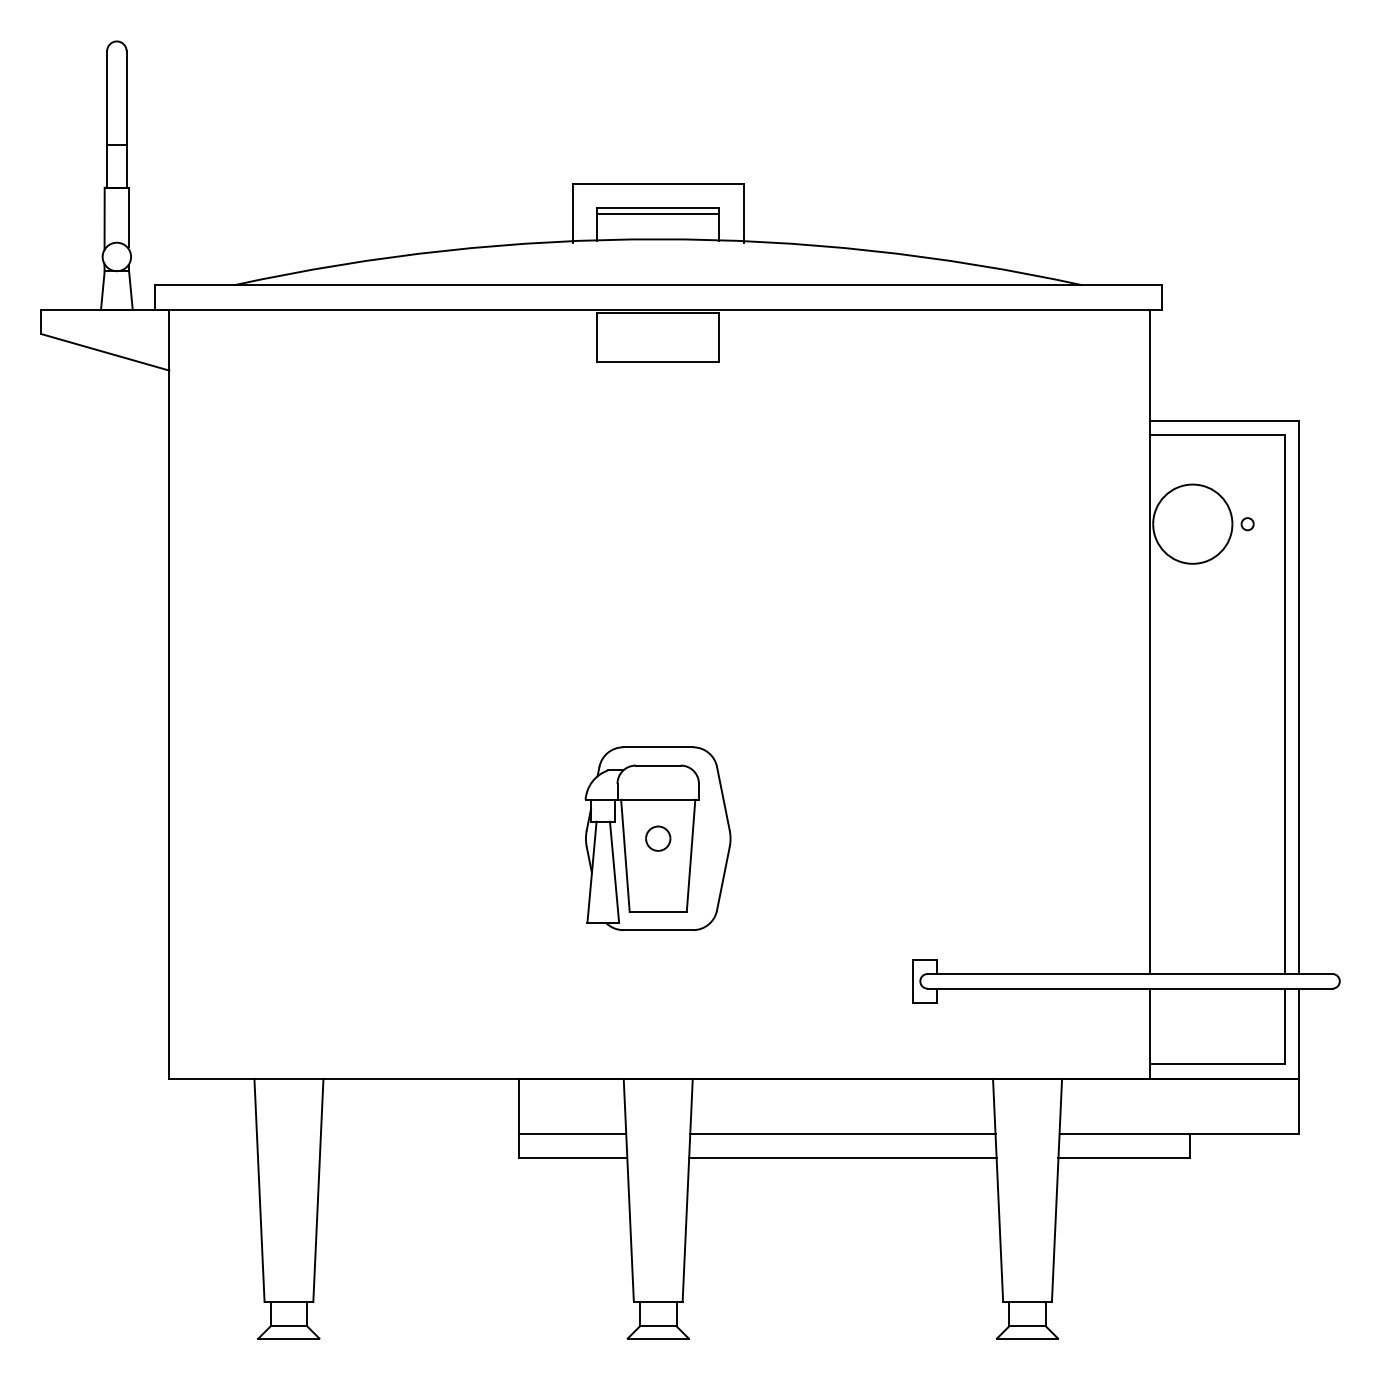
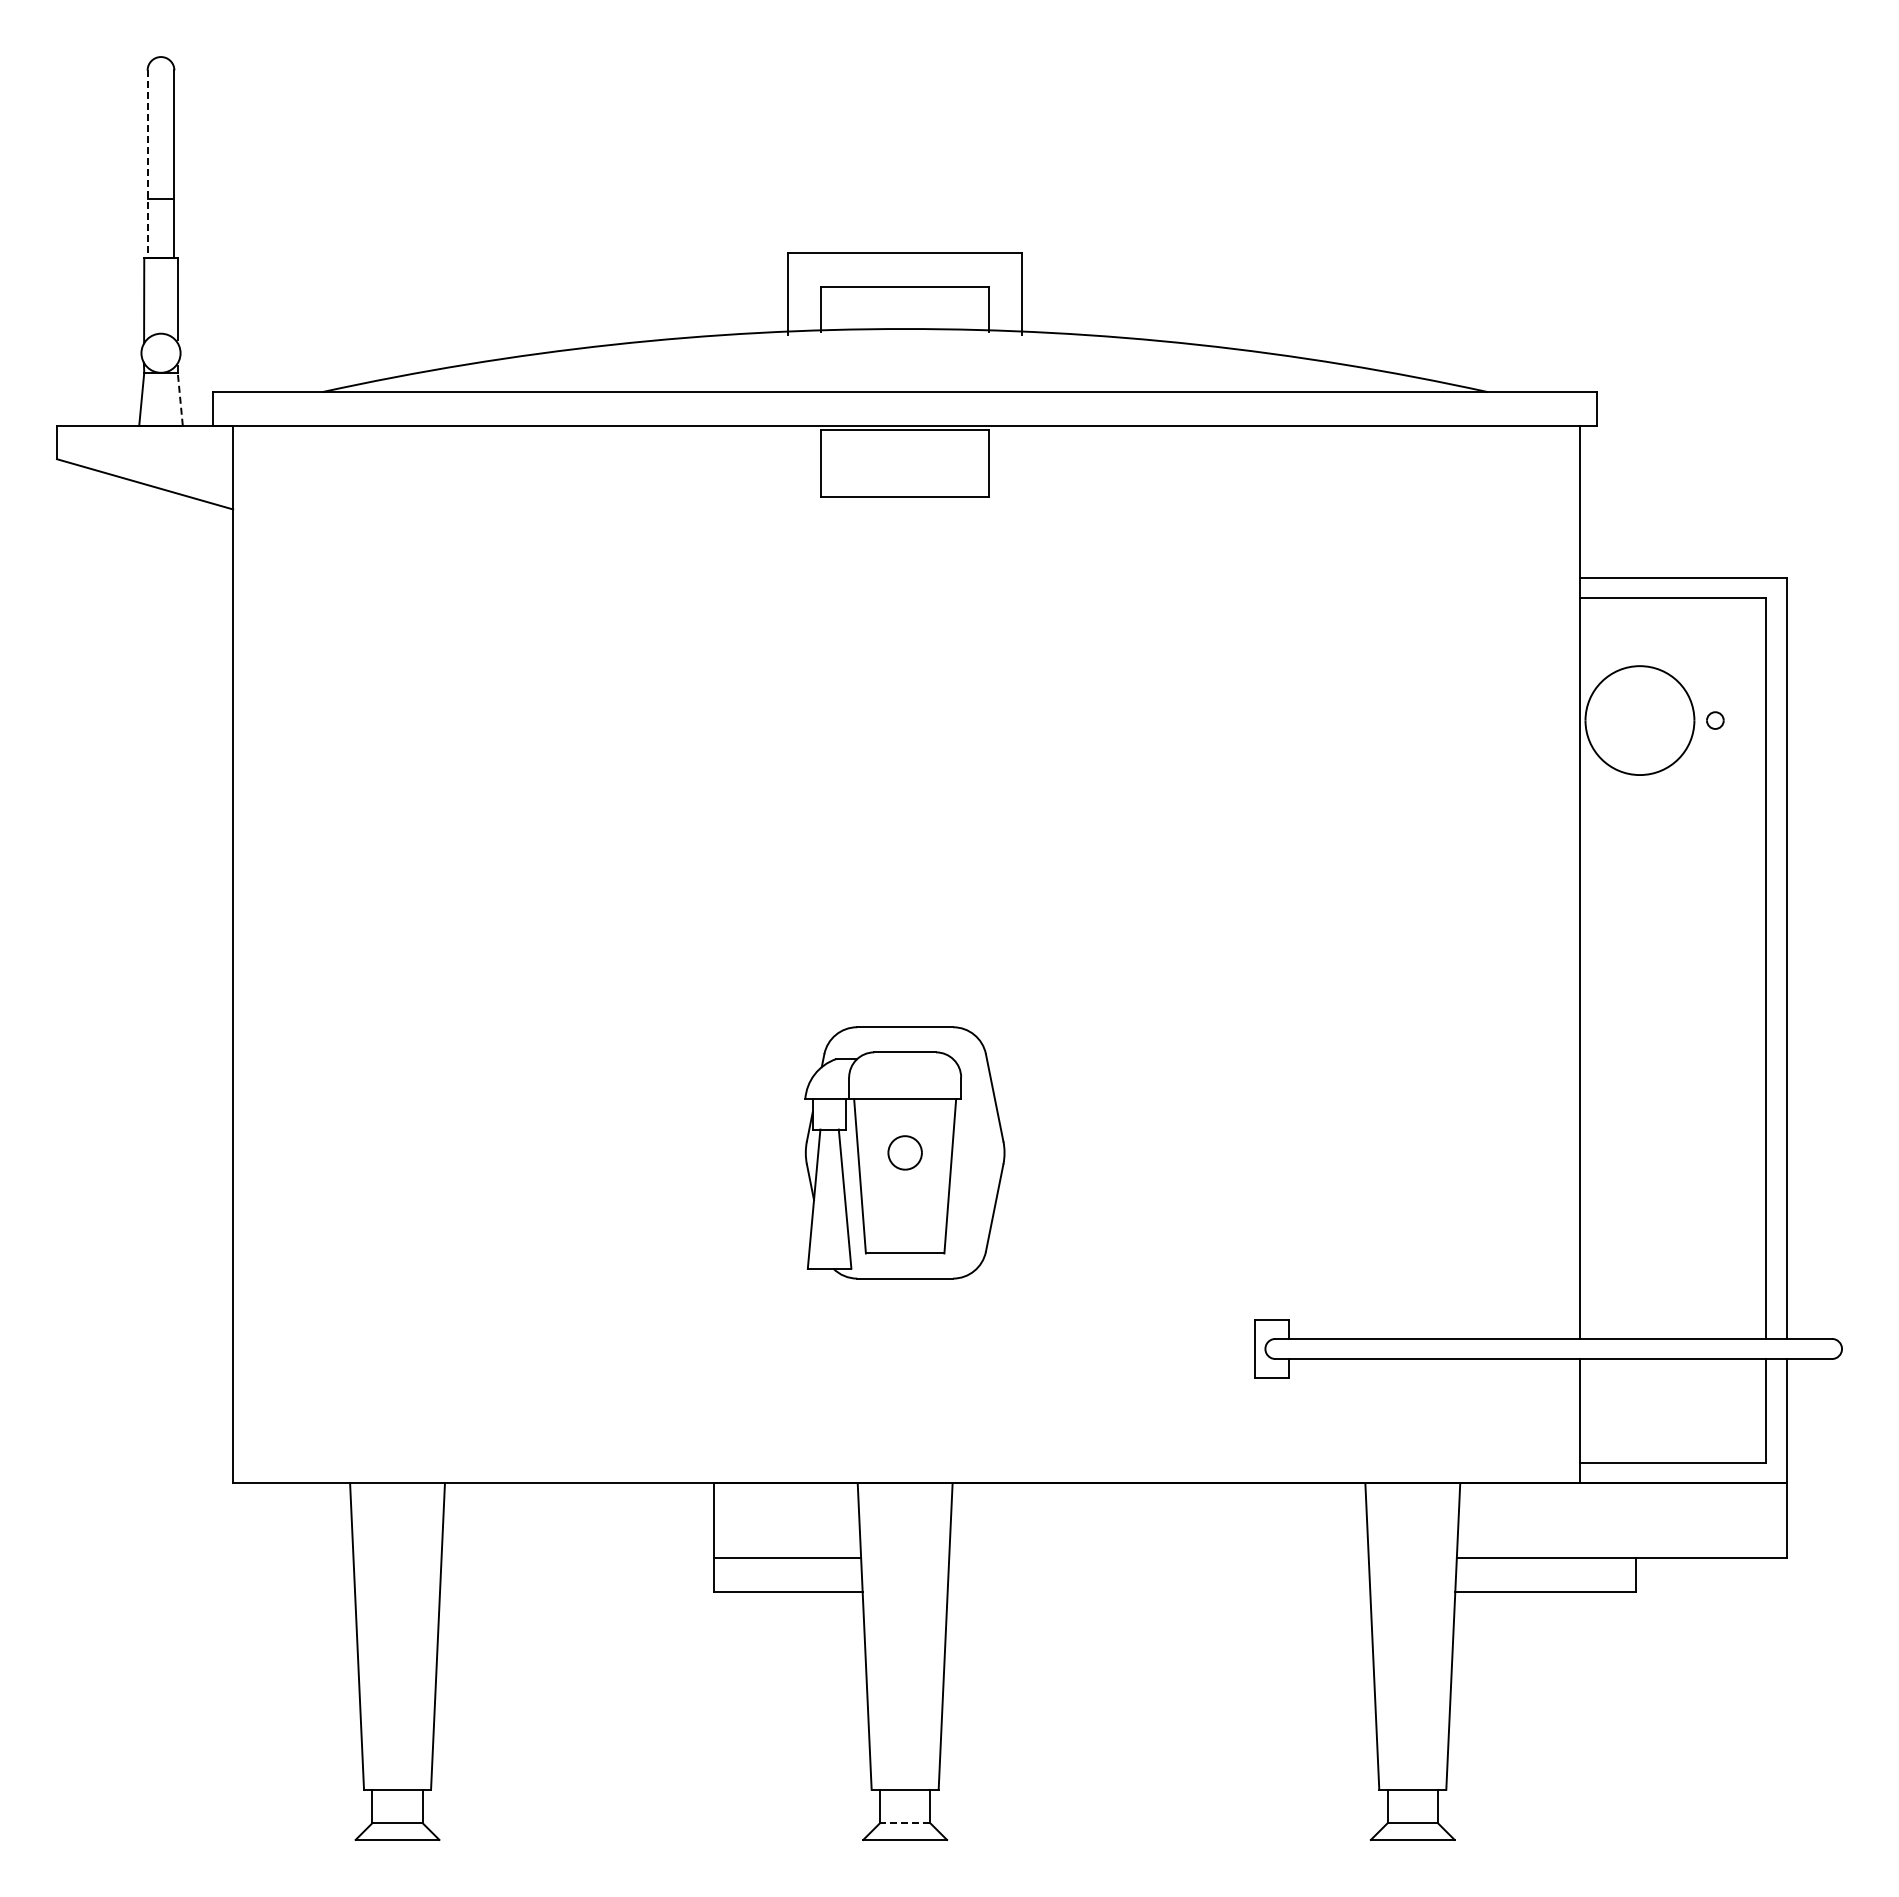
line: (107, 119) -> (147, 164), solid -> dashed
line: (657, 213) -> (904, 293), removed
line: (131, 290) -> (180, 399), solid -> dashed
line: (842, 1133) -> (1158, 1558), removed
line: (842, 1157) -> (1158, 1591), removed
line: (657, 1326) -> (904, 1823), solid -> dashed

